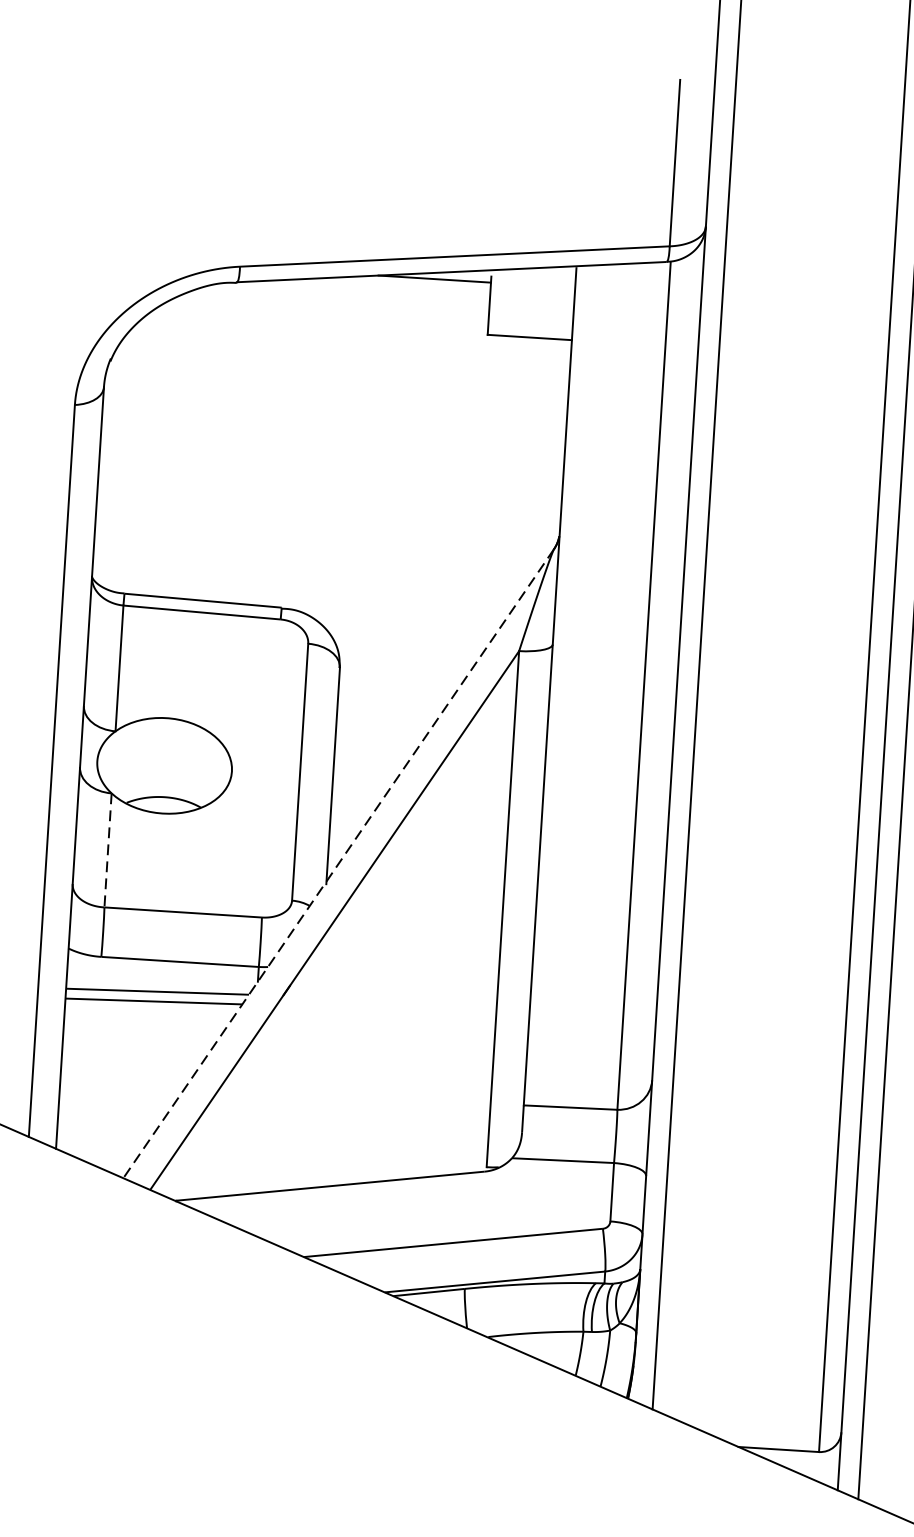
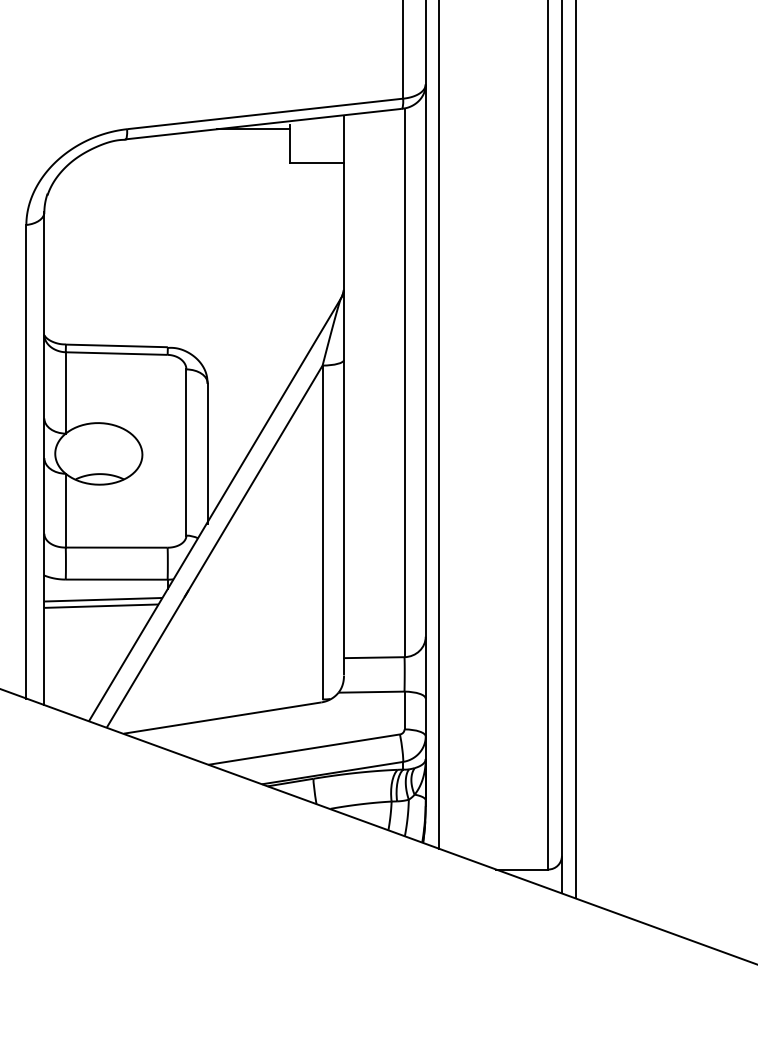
line: (107, 850) -> (65, 510), dashed -> solid
line: (337, 864) -> (214, 510), dashed -> solid

